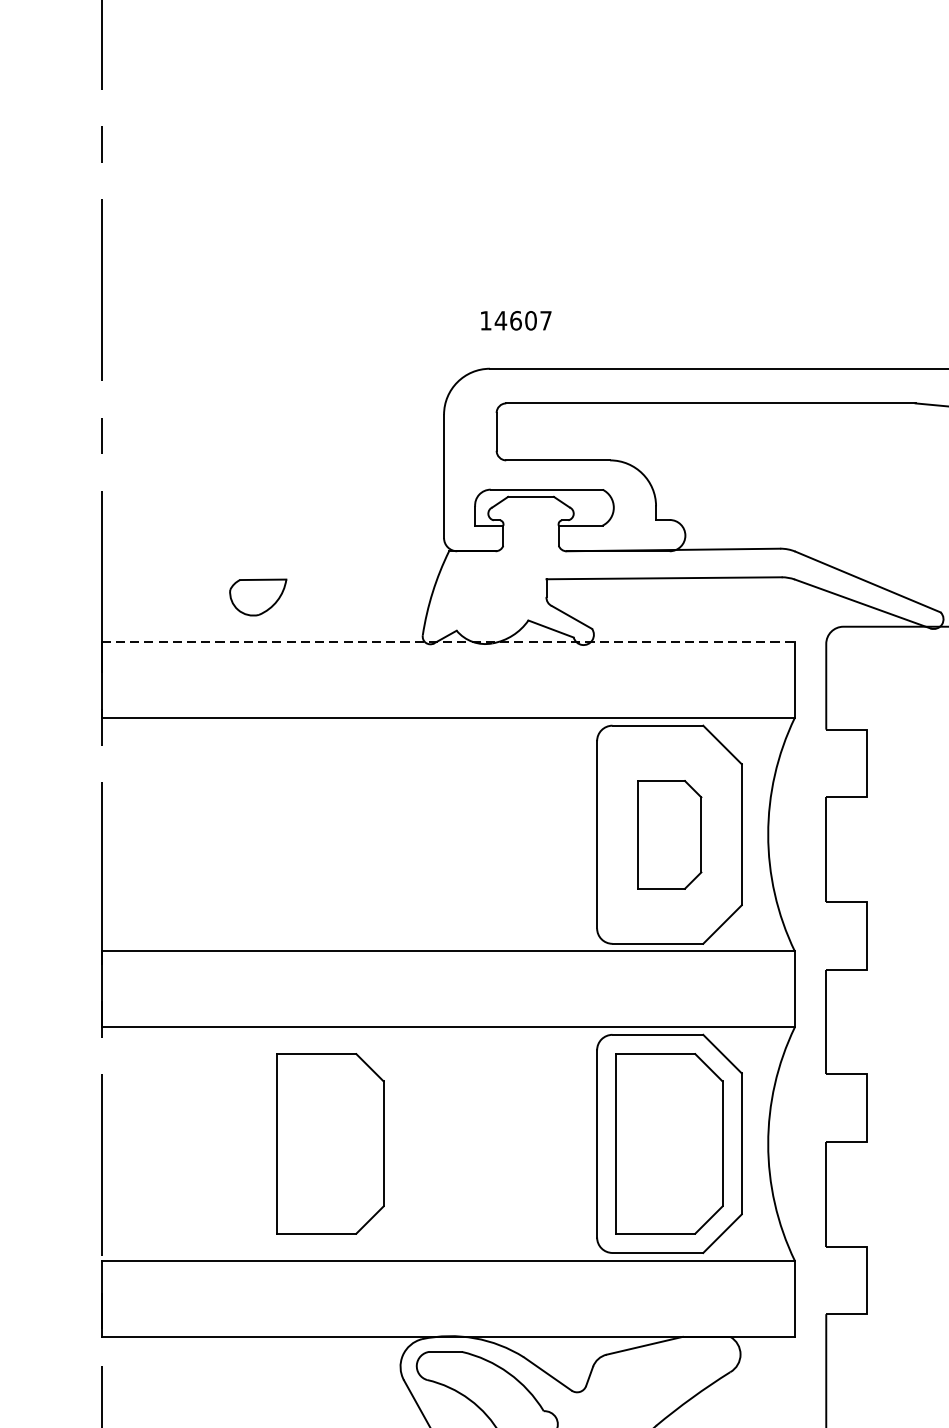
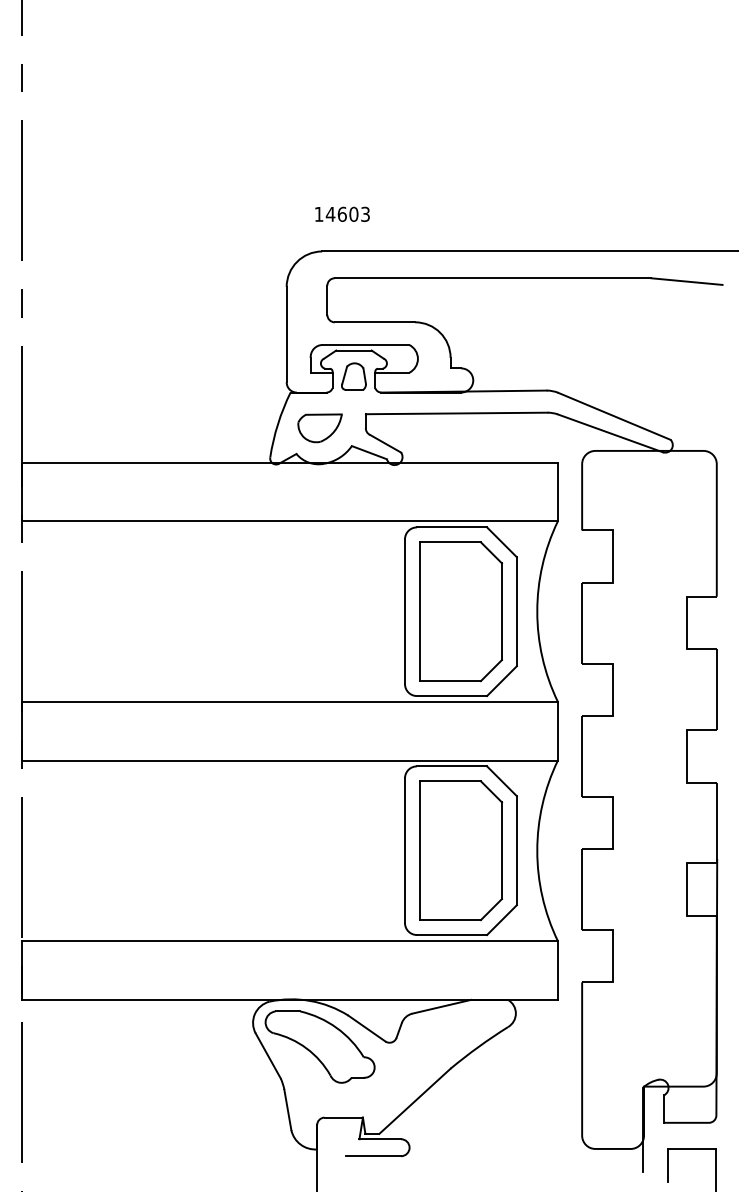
text: (545, 319) -> (365, 213), 14607 -> 14603
part: (530, 530) -> (353, 376), added
part: (257, 597) -> (319, 428), moved
line: (447, 641) -> (289, 462), dashed -> solid
part: (668, 834) -> (460, 611), size x1.67
part: (329, 1143) -> (198, 850), removed

